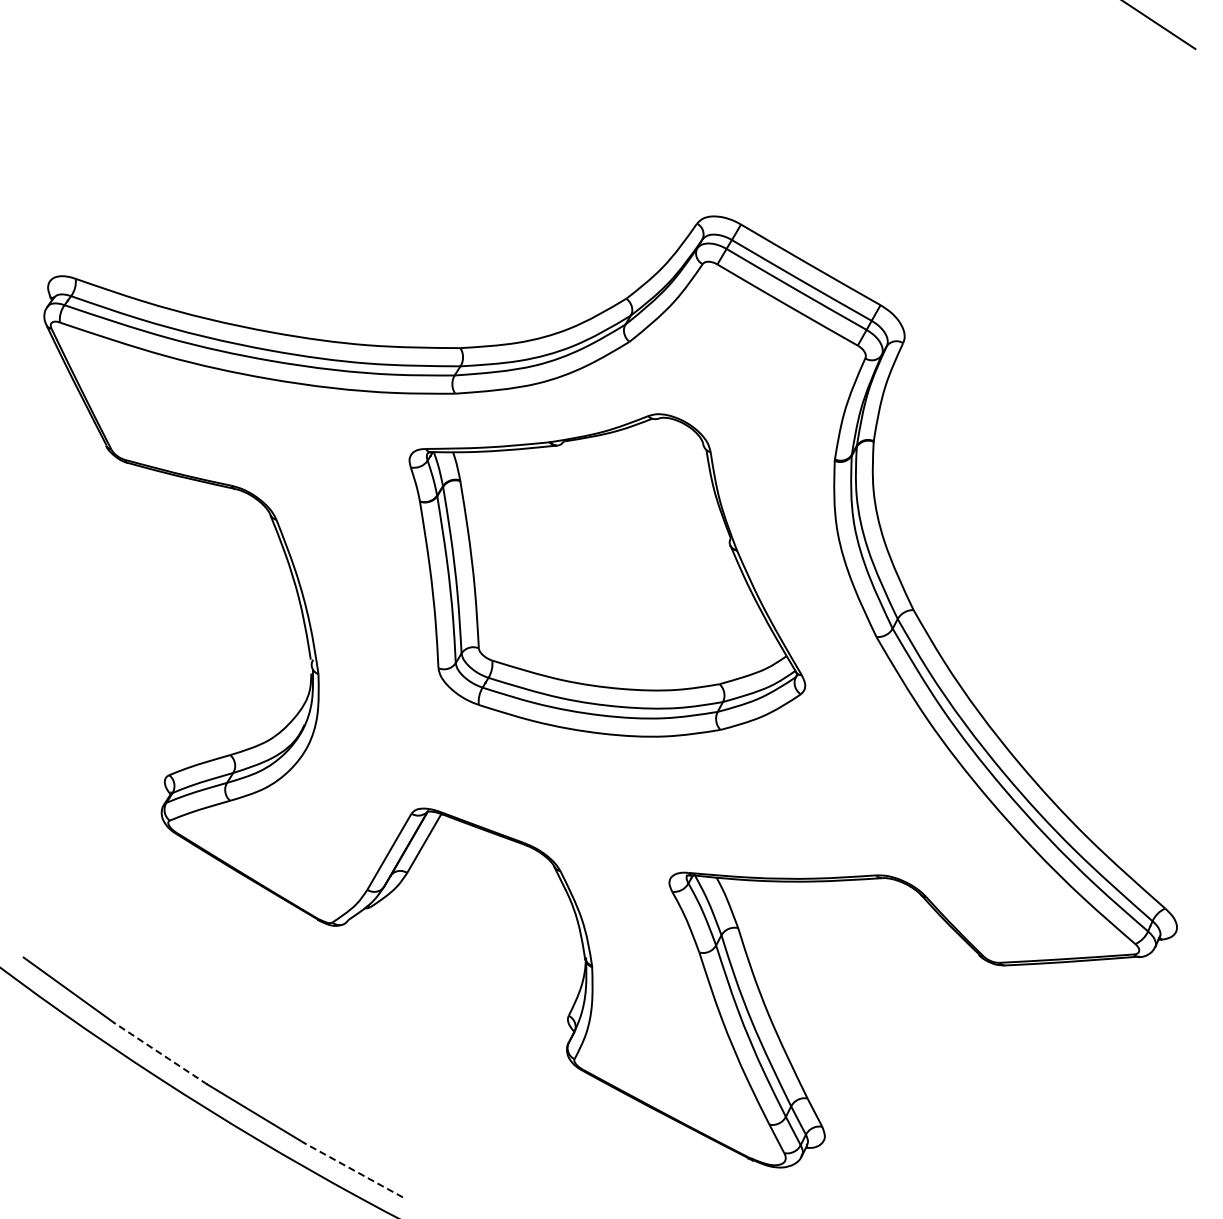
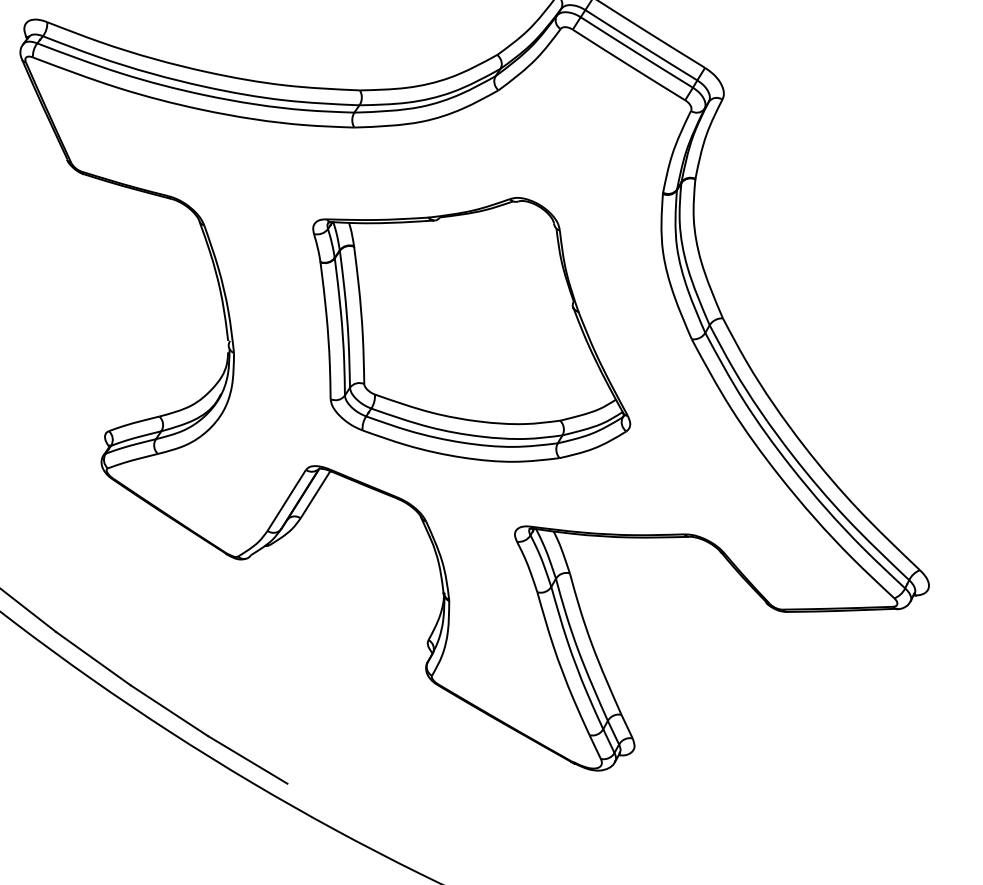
part: (607, 575) -> (471, 328), moved
line: (160, 1053) -> (93, 658), dashed -> solid
line: (353, 1169) -> (247, 759), dashed -> solid

